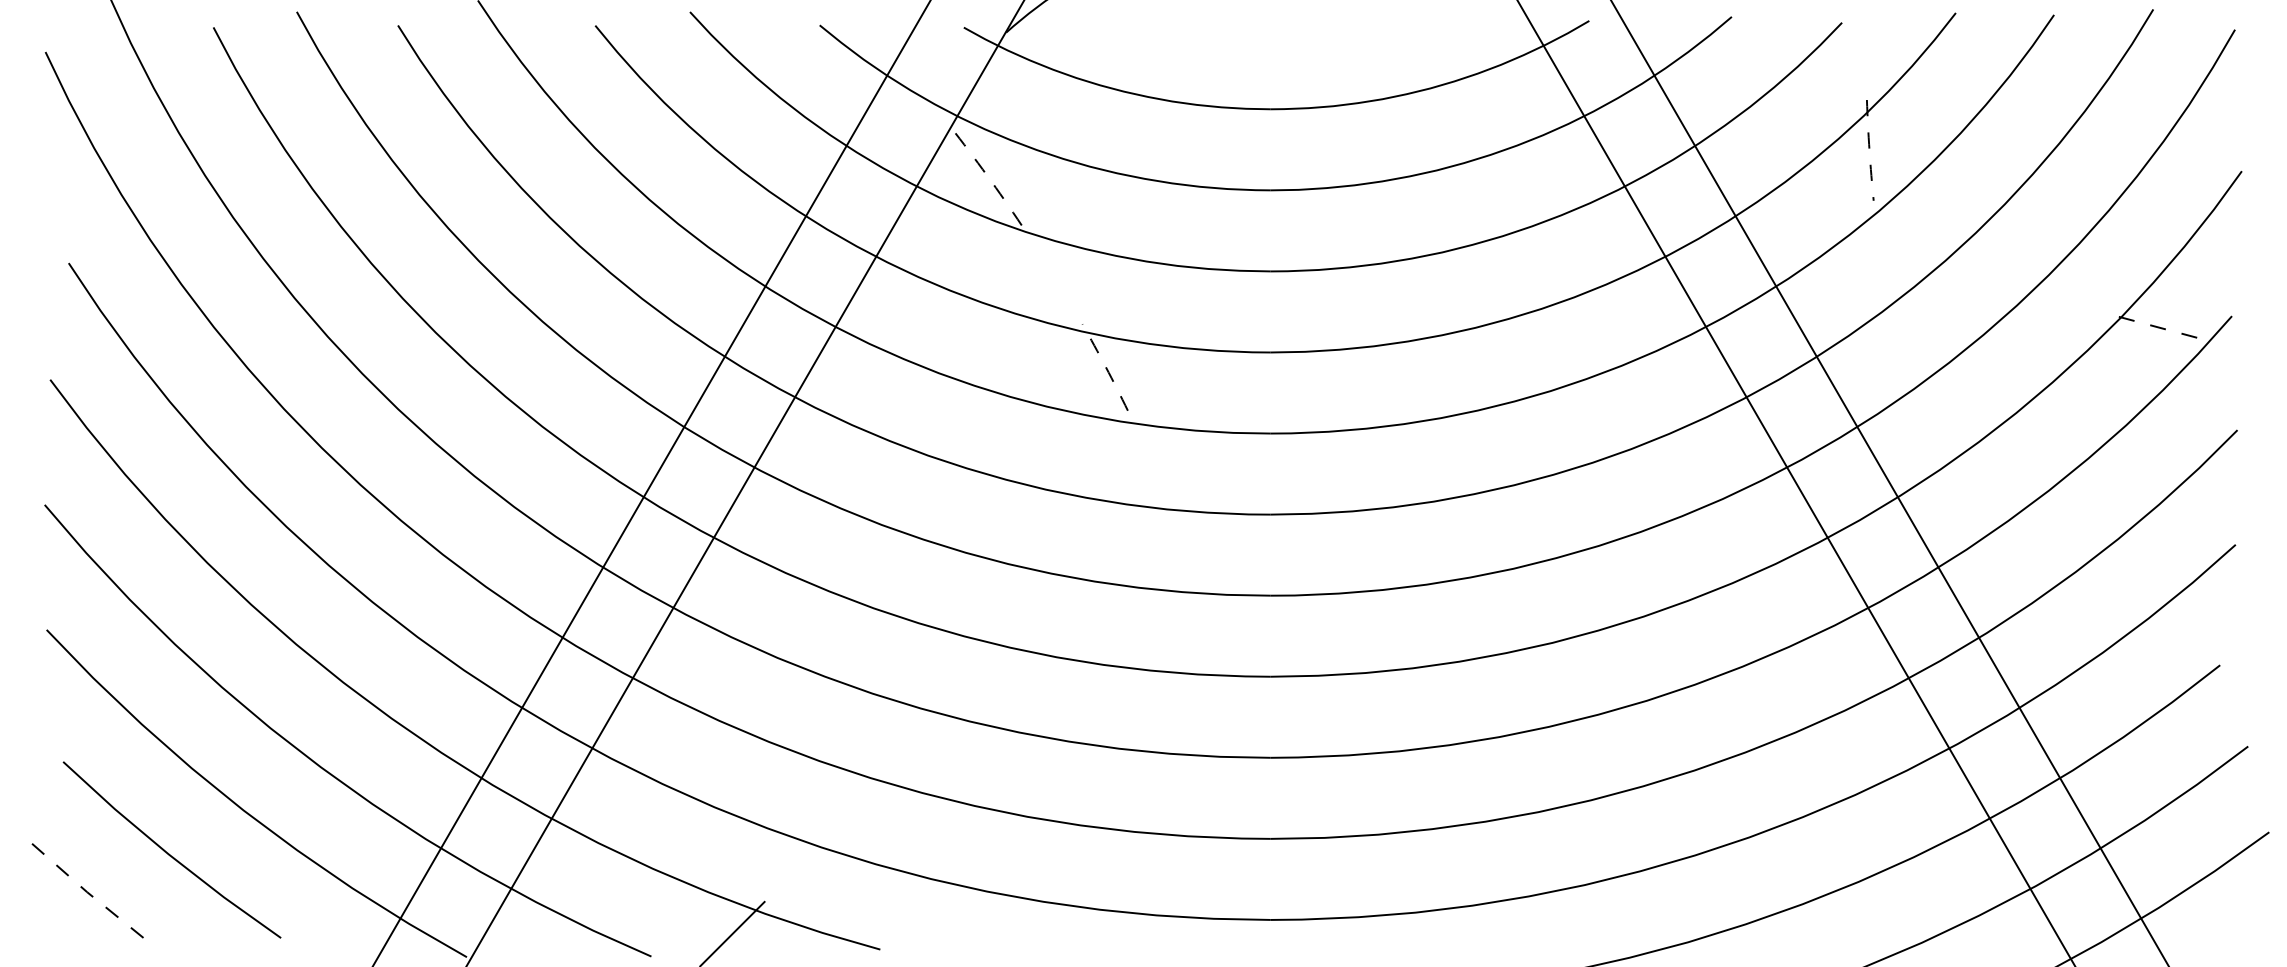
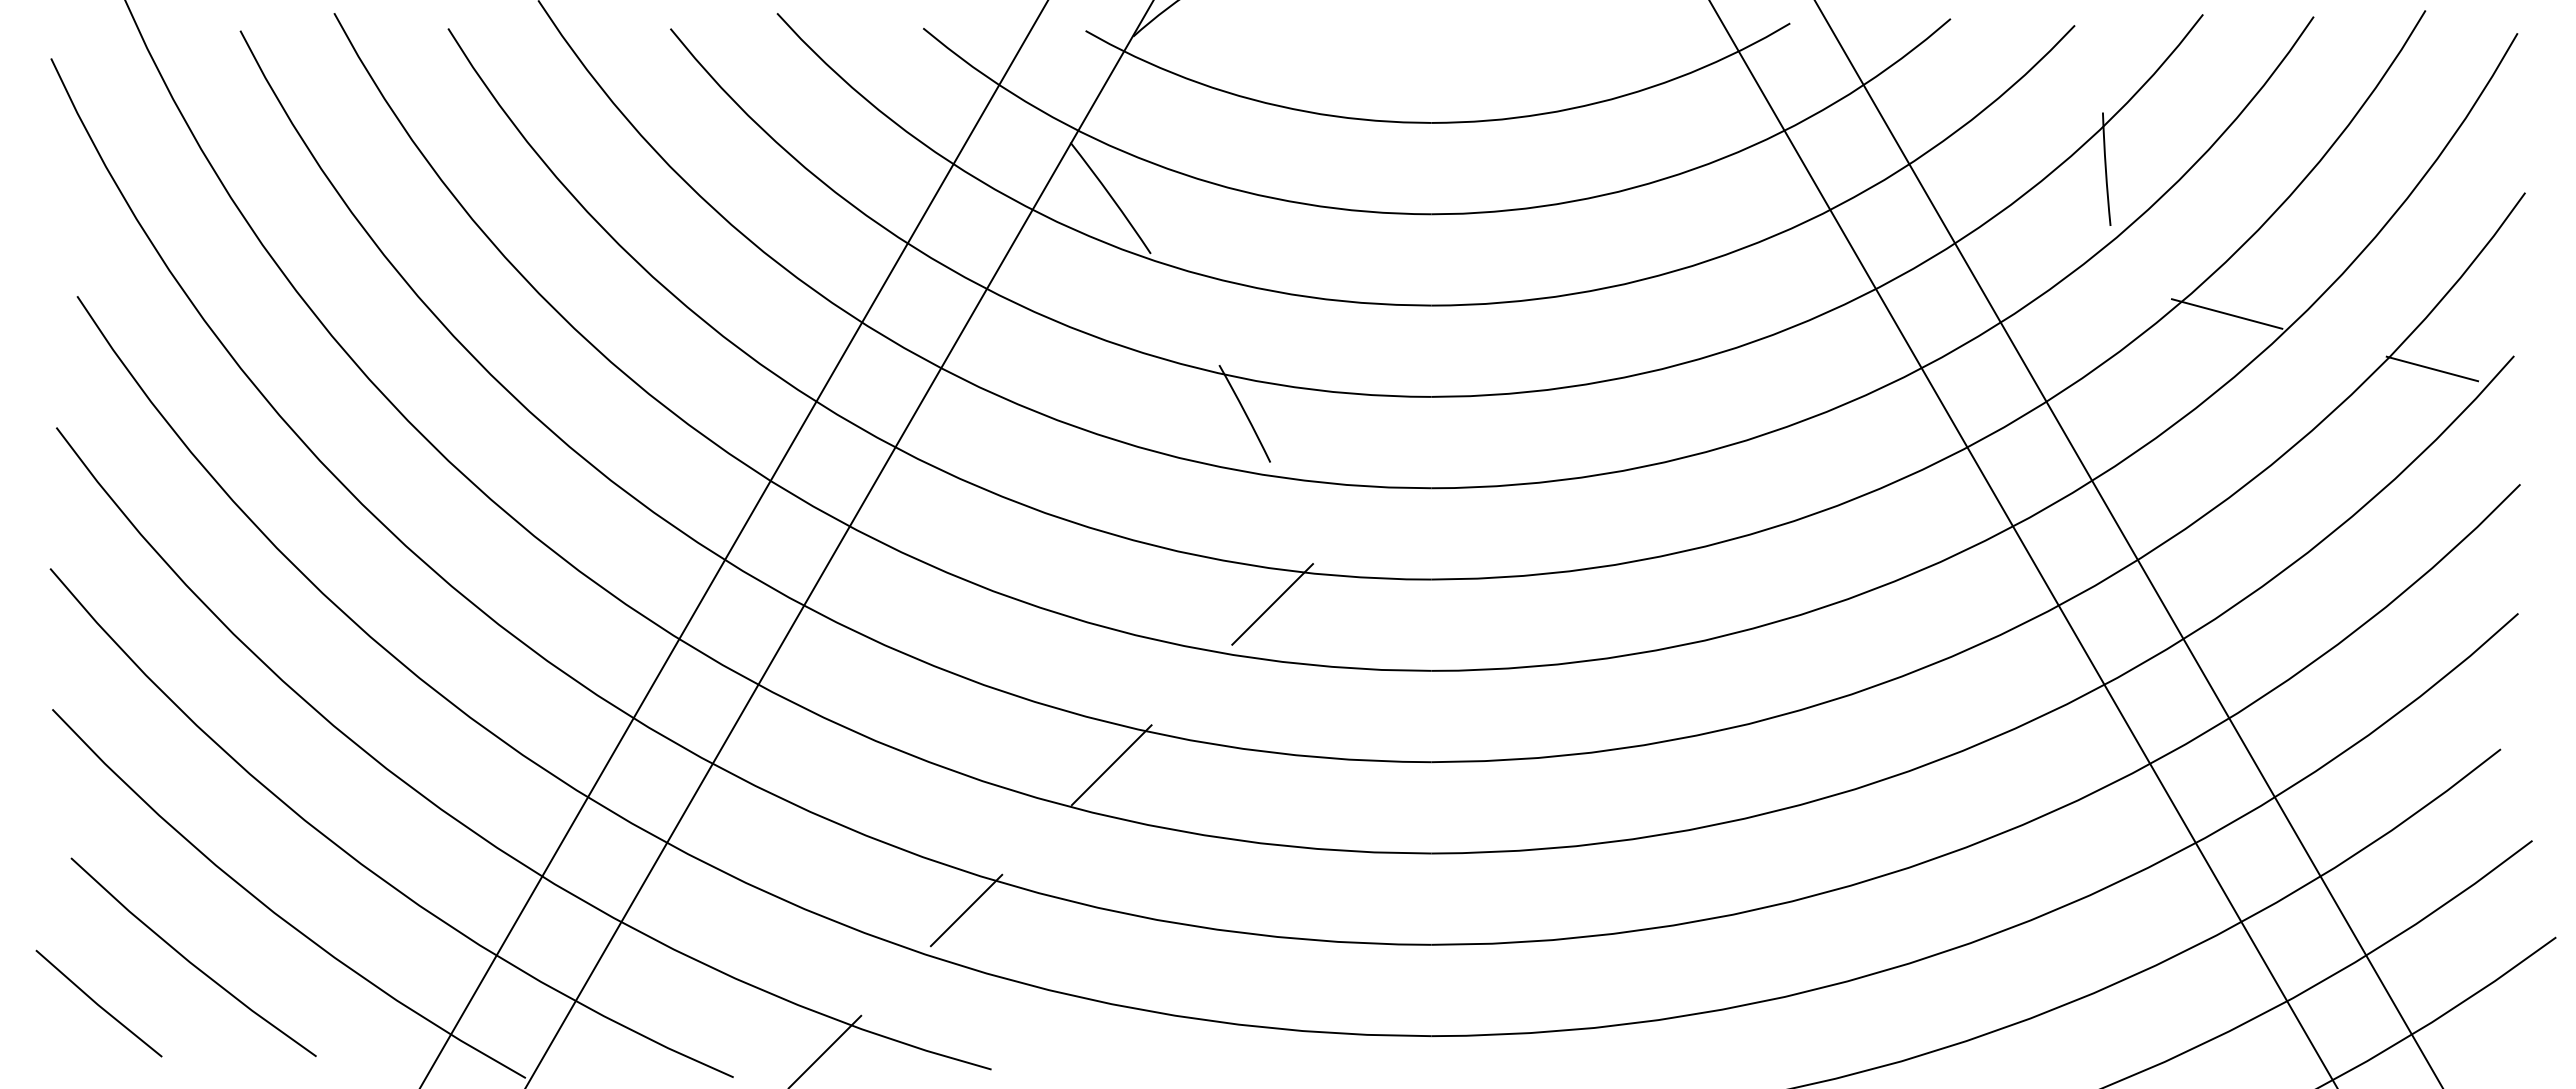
arc: (1869, 150) -> (2105, 169), dashed -> solid
arc: (986, 175) -> (1111, 197), dashed -> solid
line: (1976, 278) -> (2226, 313), added
line: (2159, 328) -> (2432, 369), dashed -> solid
arc: (1105, 367) -> (1245, 413), dashed -> solid
line: (1129, 536) -> (1272, 604), added
line: (986, 679) -> (1111, 765), added
line: (858, 808) -> (966, 910), added
line: (87, 891) -> (98, 1004), dashed -> solid

